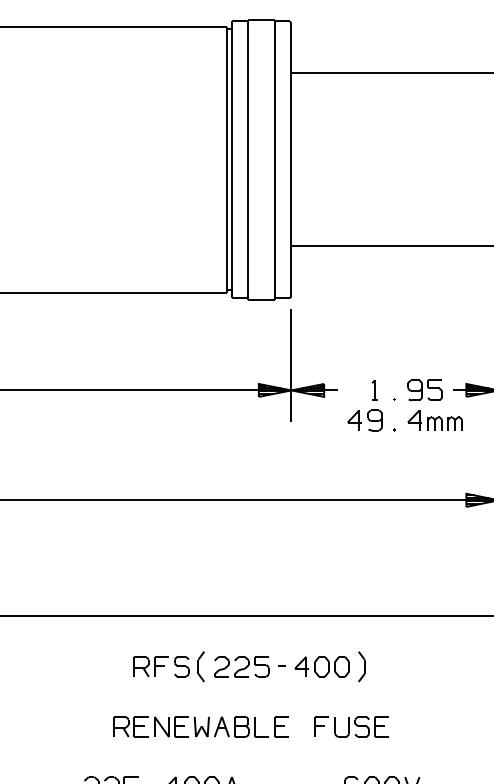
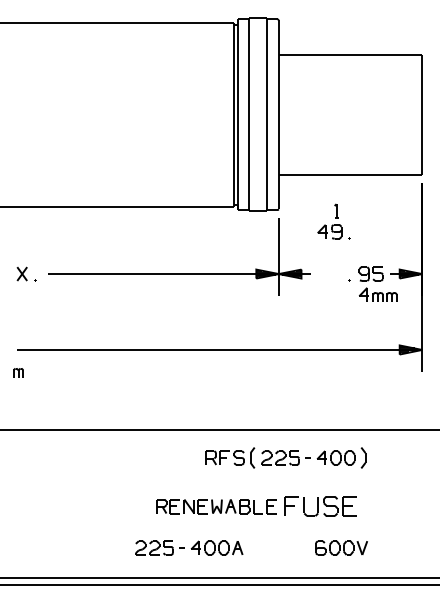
part: (370, 405) -> (333, 221), moved
part: (248, 666) -> (285, 457), moved
part: (351, 726) -> (320, 506), size x1.4

